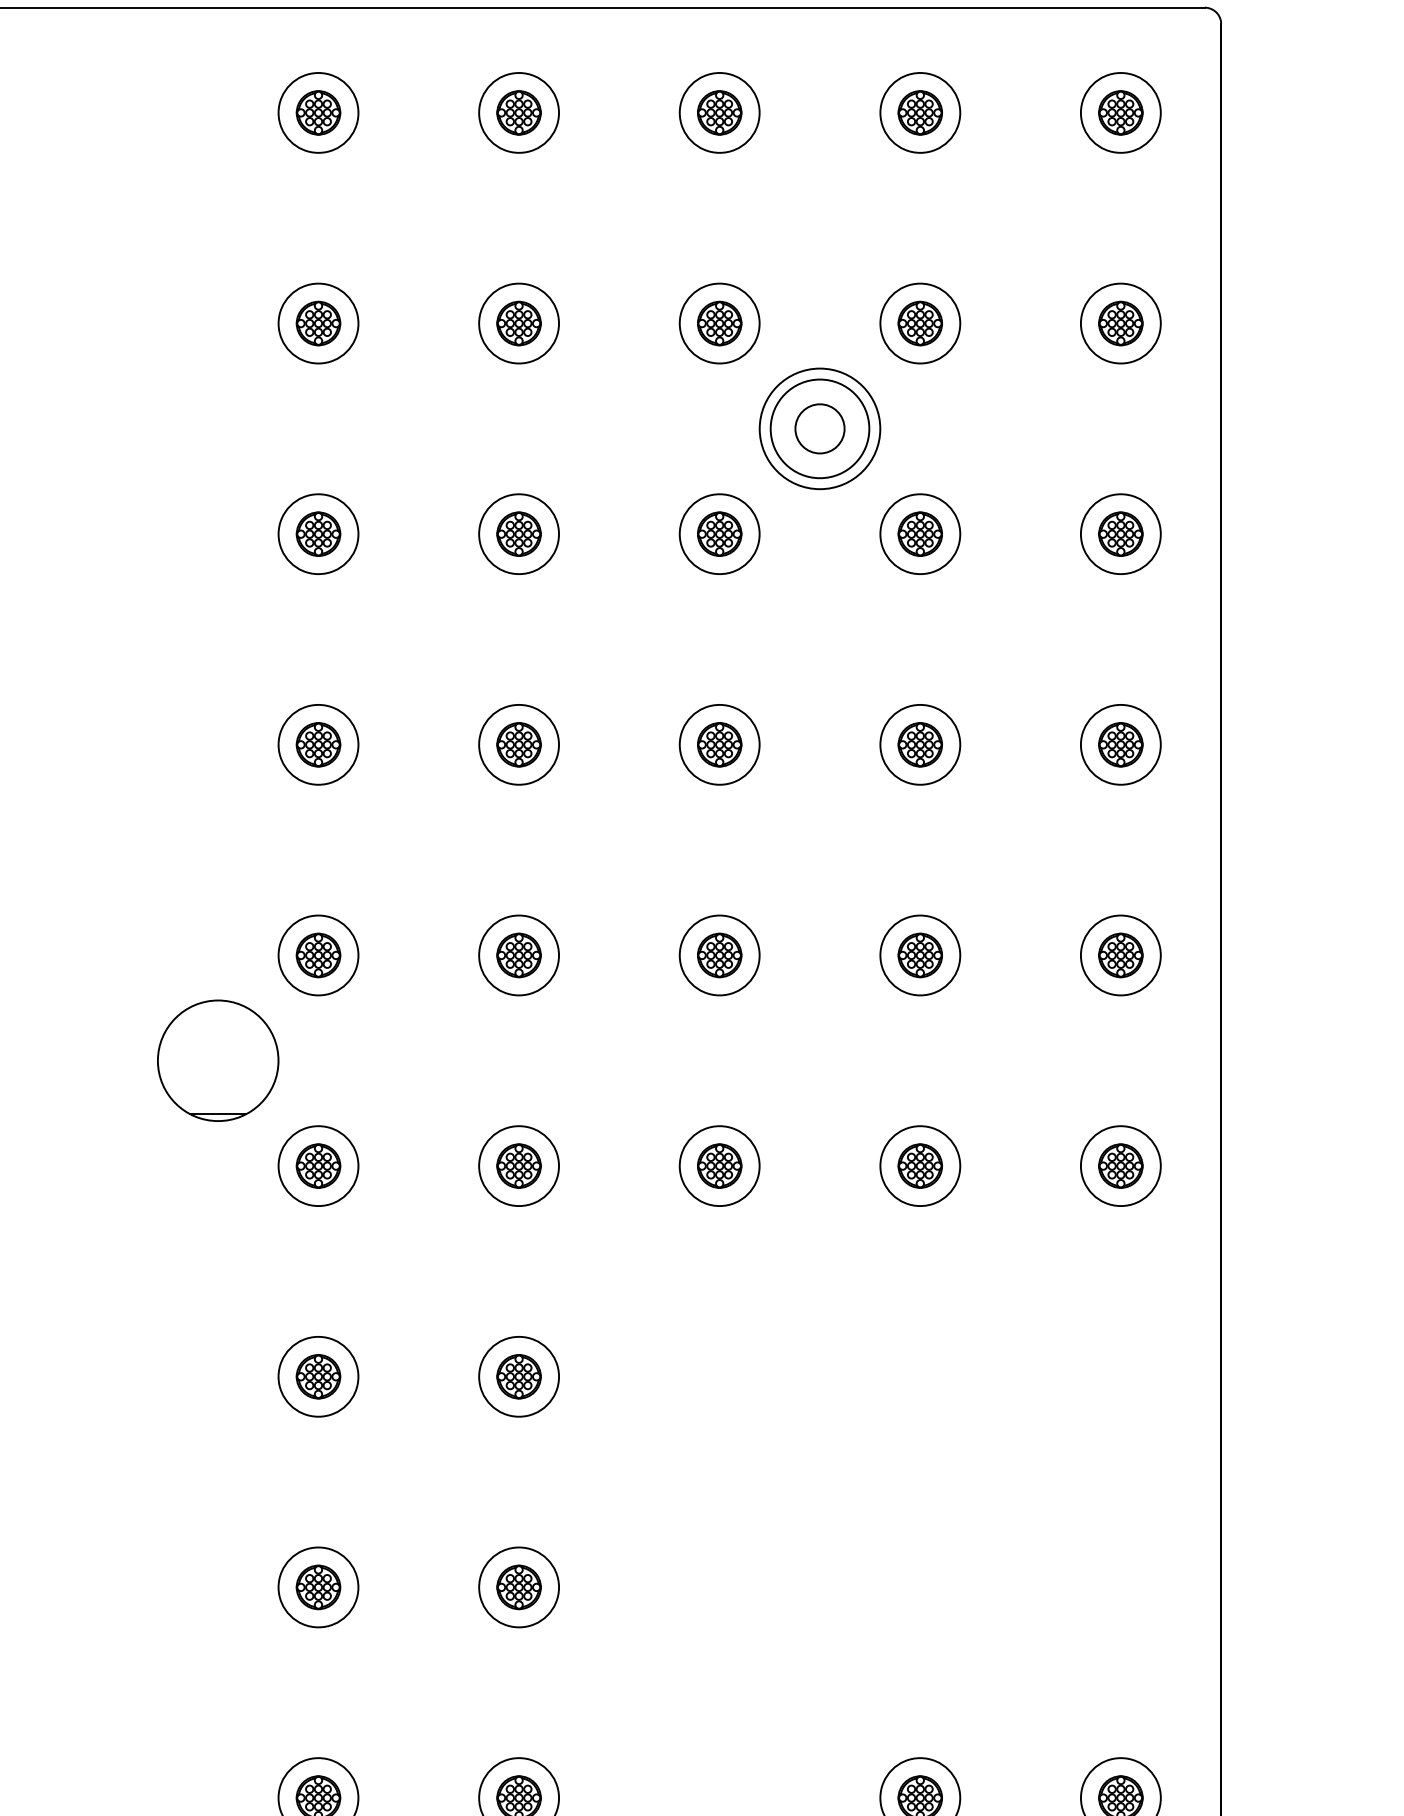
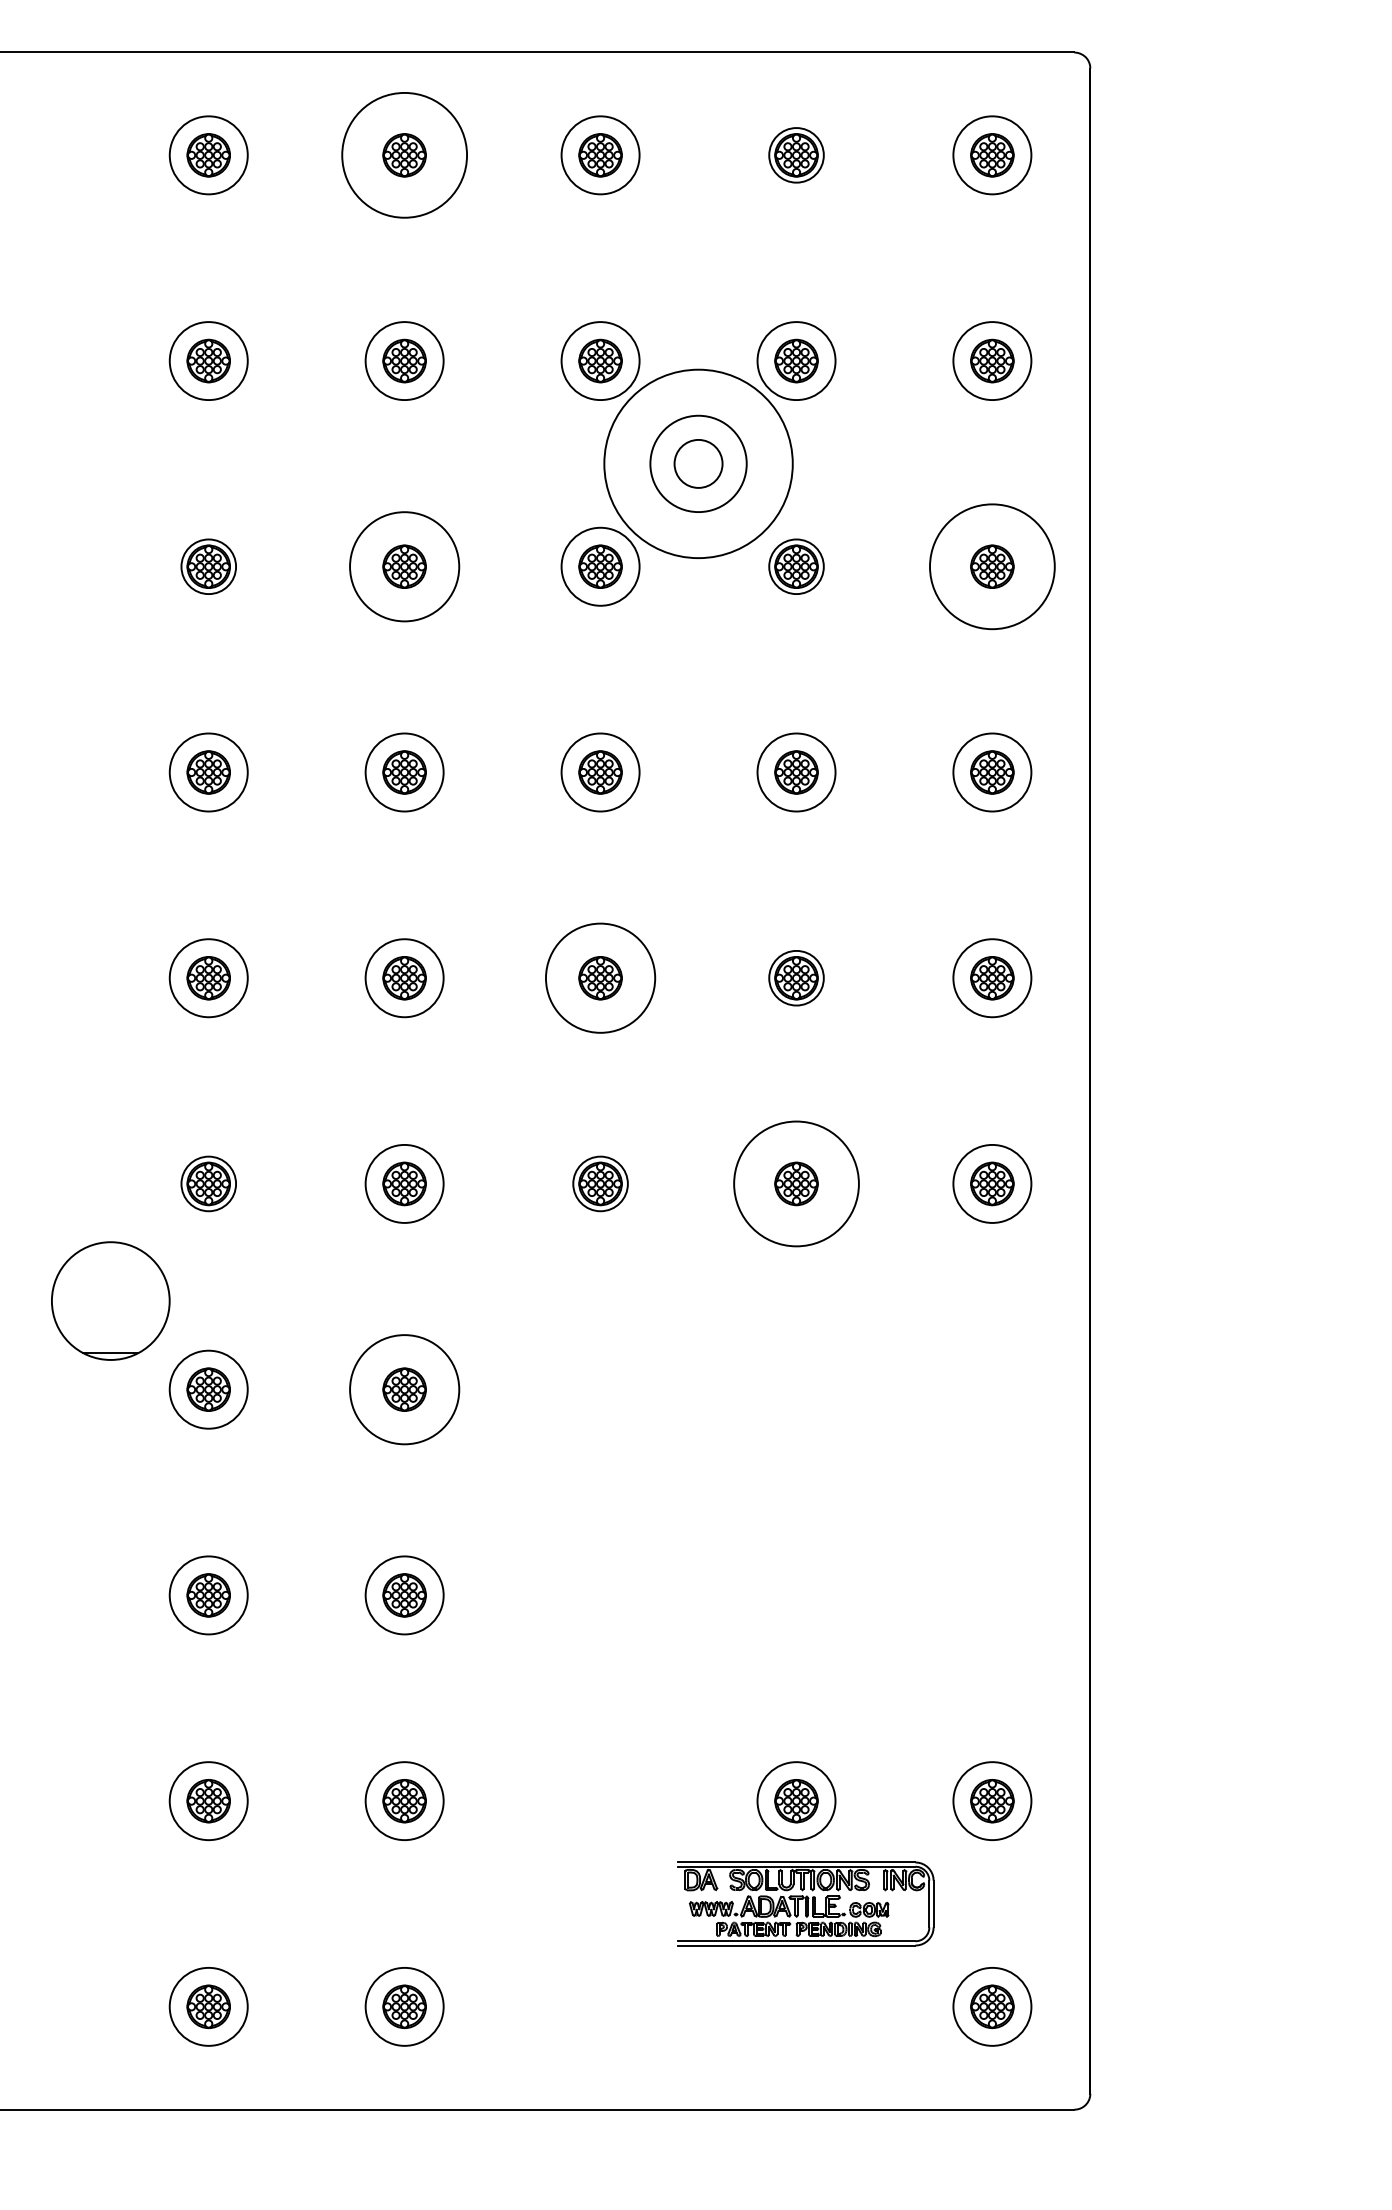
circle: (518, 113) -> (404, 155), size x1.6
circle: (920, 113) -> (796, 155), size x0.7
circle: (819, 428) -> (698, 463), size x1.6
circle: (318, 533) -> (208, 566), size x0.7
circle: (518, 533) -> (404, 566), size x1.4
circle: (920, 533) -> (796, 566), size x0.7
circle: (1120, 533) -> (992, 566), size x1.6
circle: (719, 955) -> (600, 978), size x1.4
circle: (920, 955) -> (796, 978), size x0.7
part: (217, 1060) -> (110, 1300), moved
circle: (318, 1165) -> (208, 1183), size x0.7
circle: (719, 1165) -> (600, 1183), size x0.7
circle: (920, 1165) -> (796, 1183), size x1.6
circle: (518, 1376) -> (404, 1389), size x1.4

